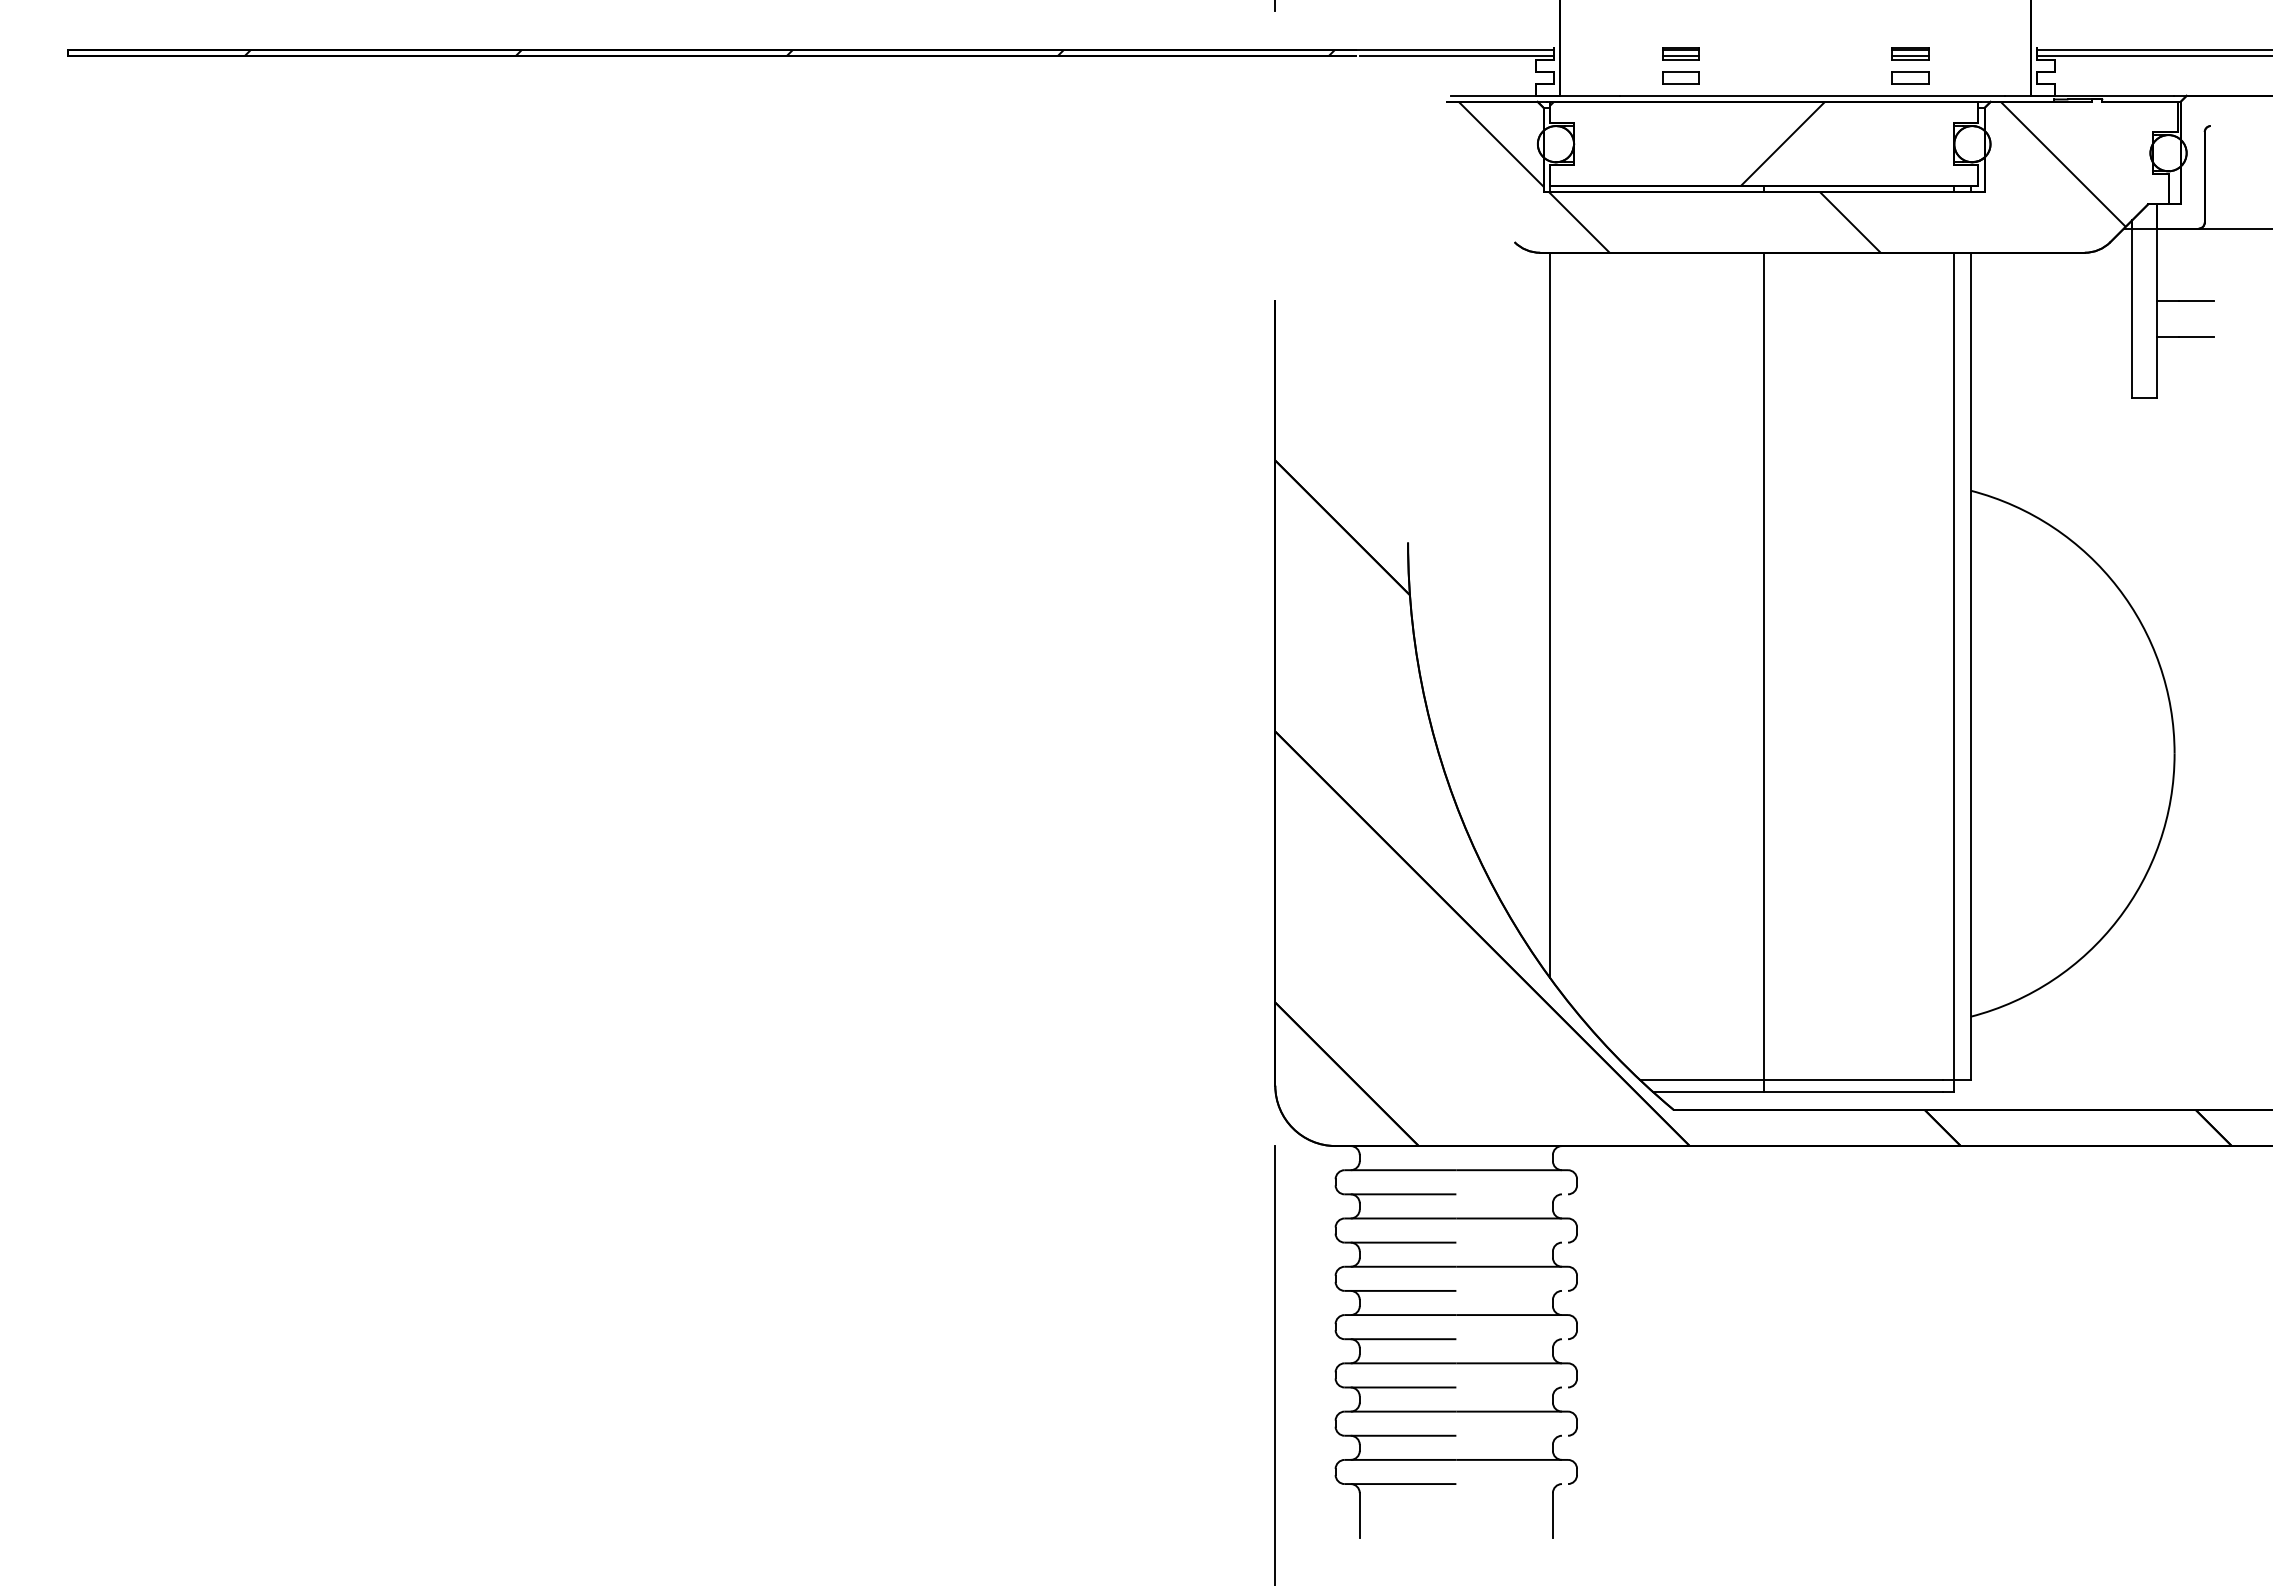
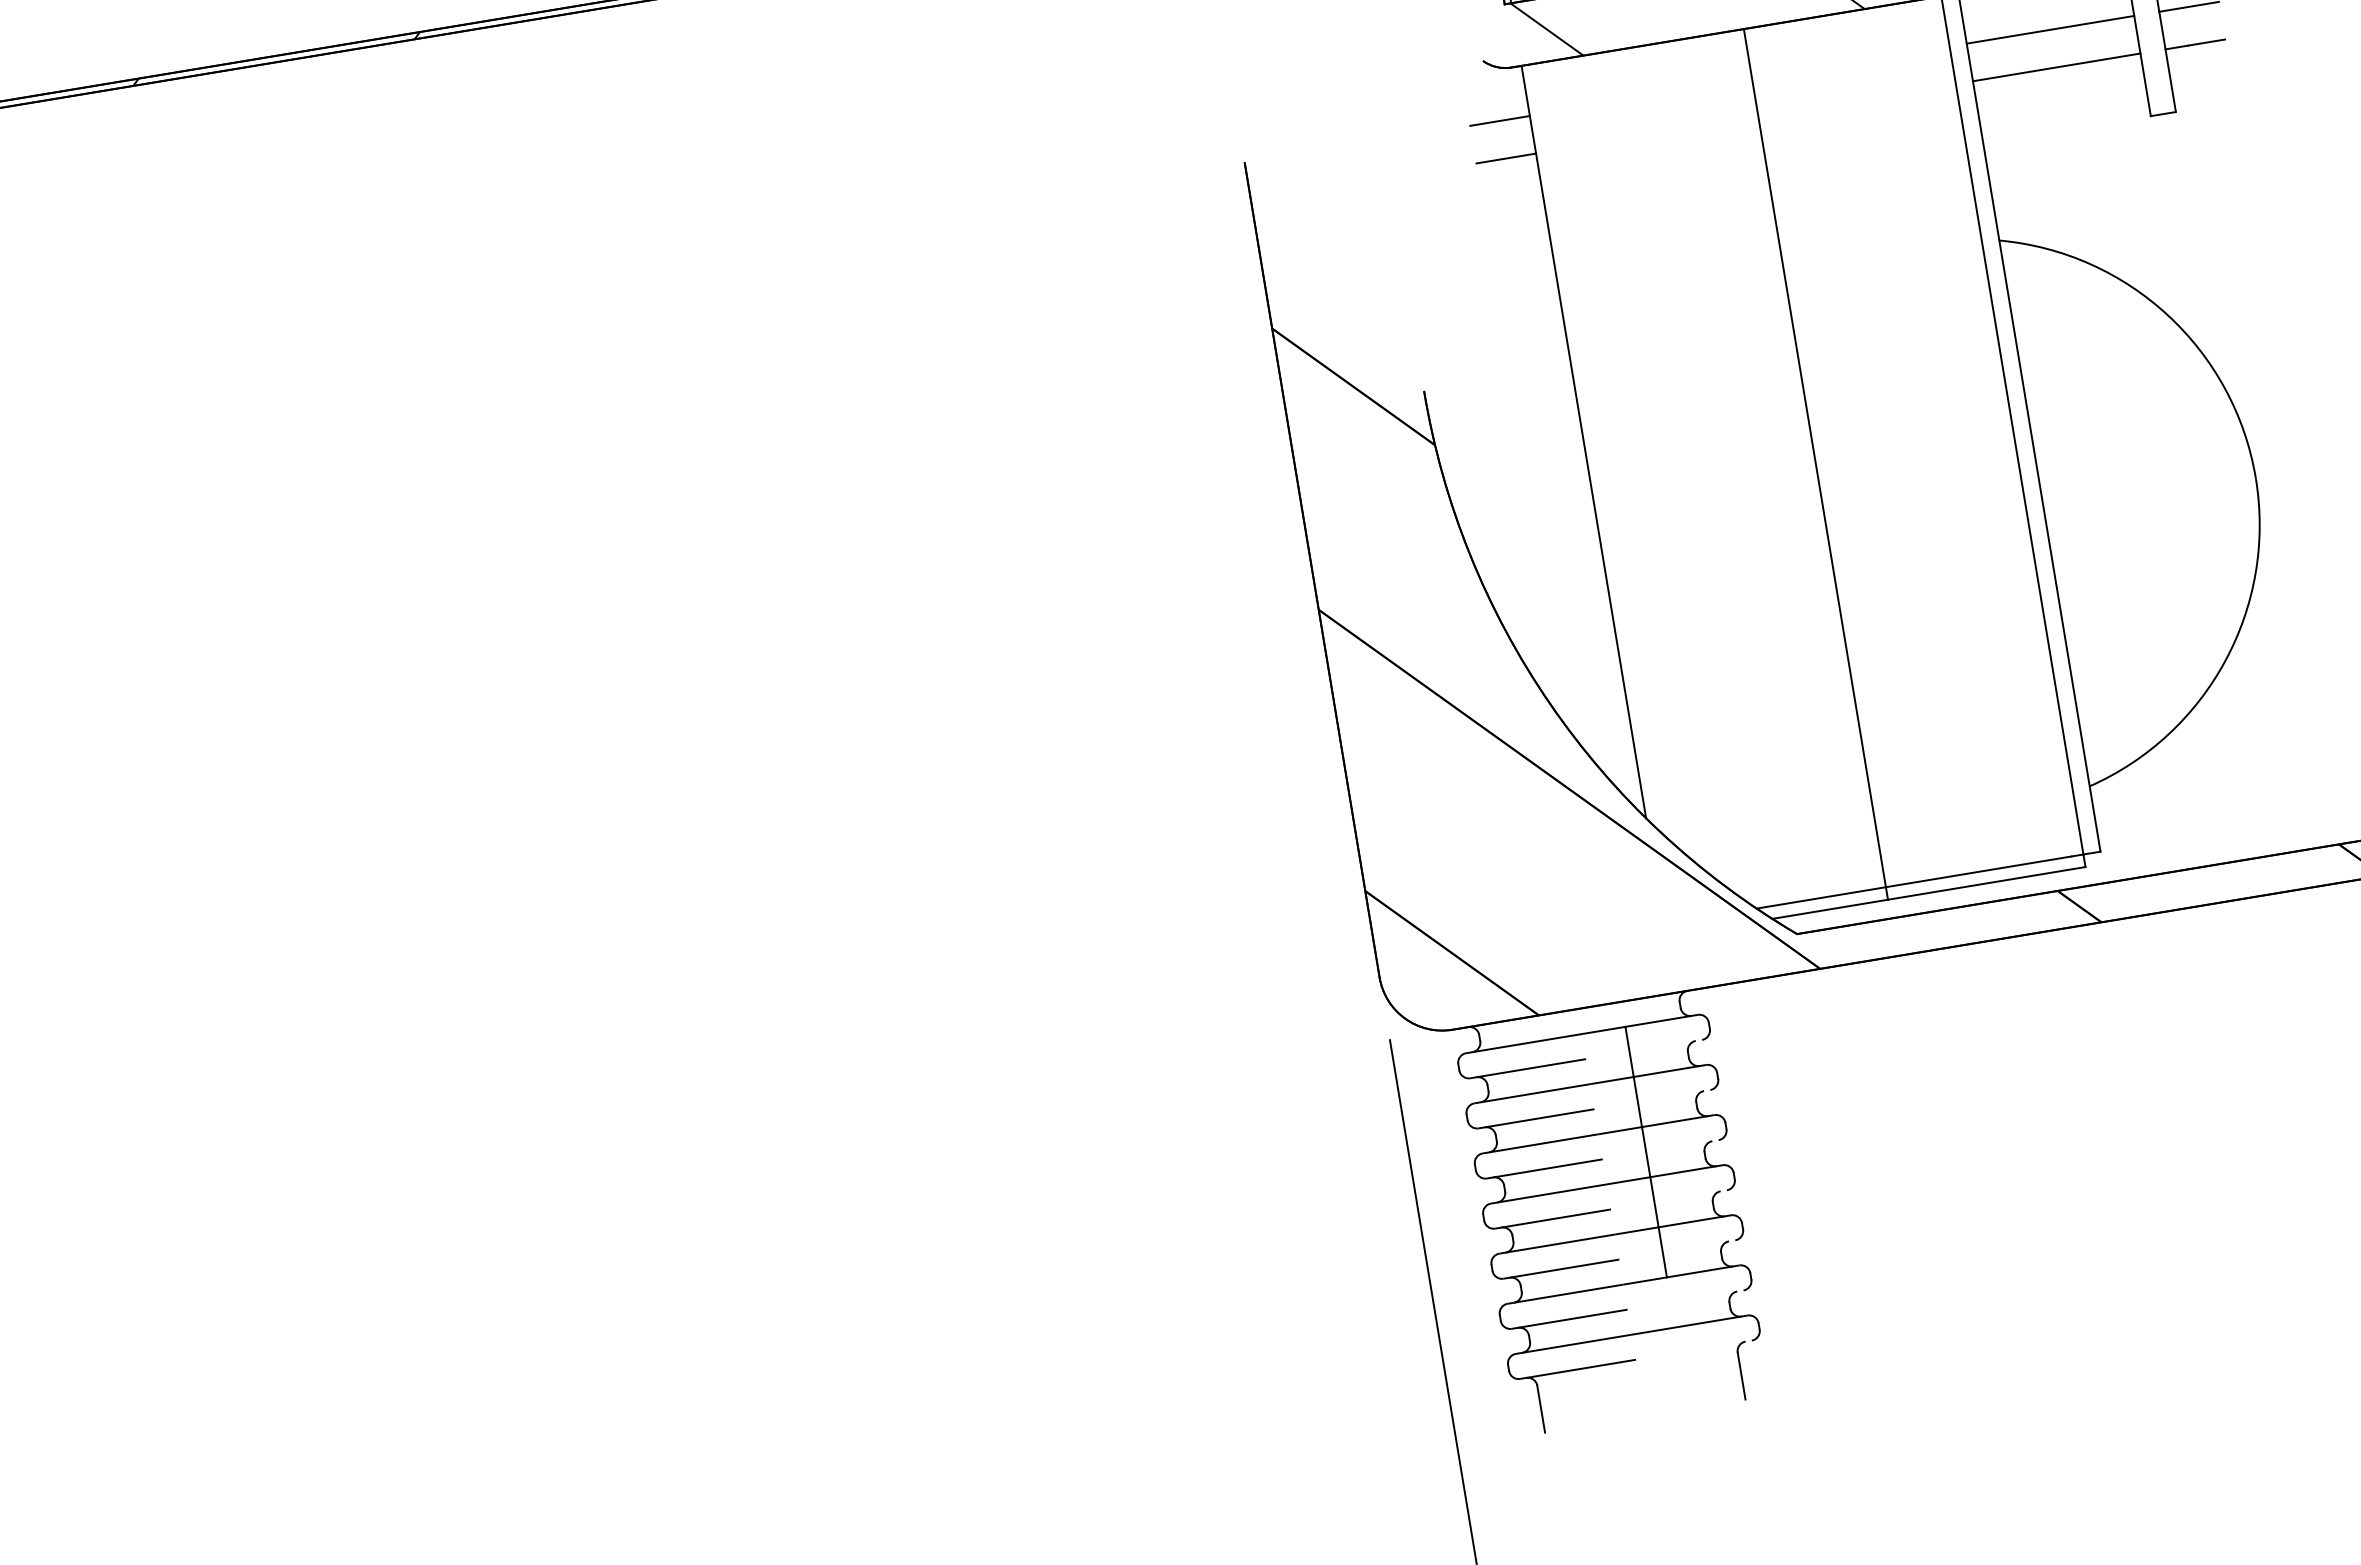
line: (1520, 301) -> (1499, 121), added
line: (2051, 301) -> (2050, 30), added
line: (1520, 337) -> (1505, 158), added
line: (2051, 337) -> (2056, 67), added
line: (1498, 1290) -> (1646, 1151), added

